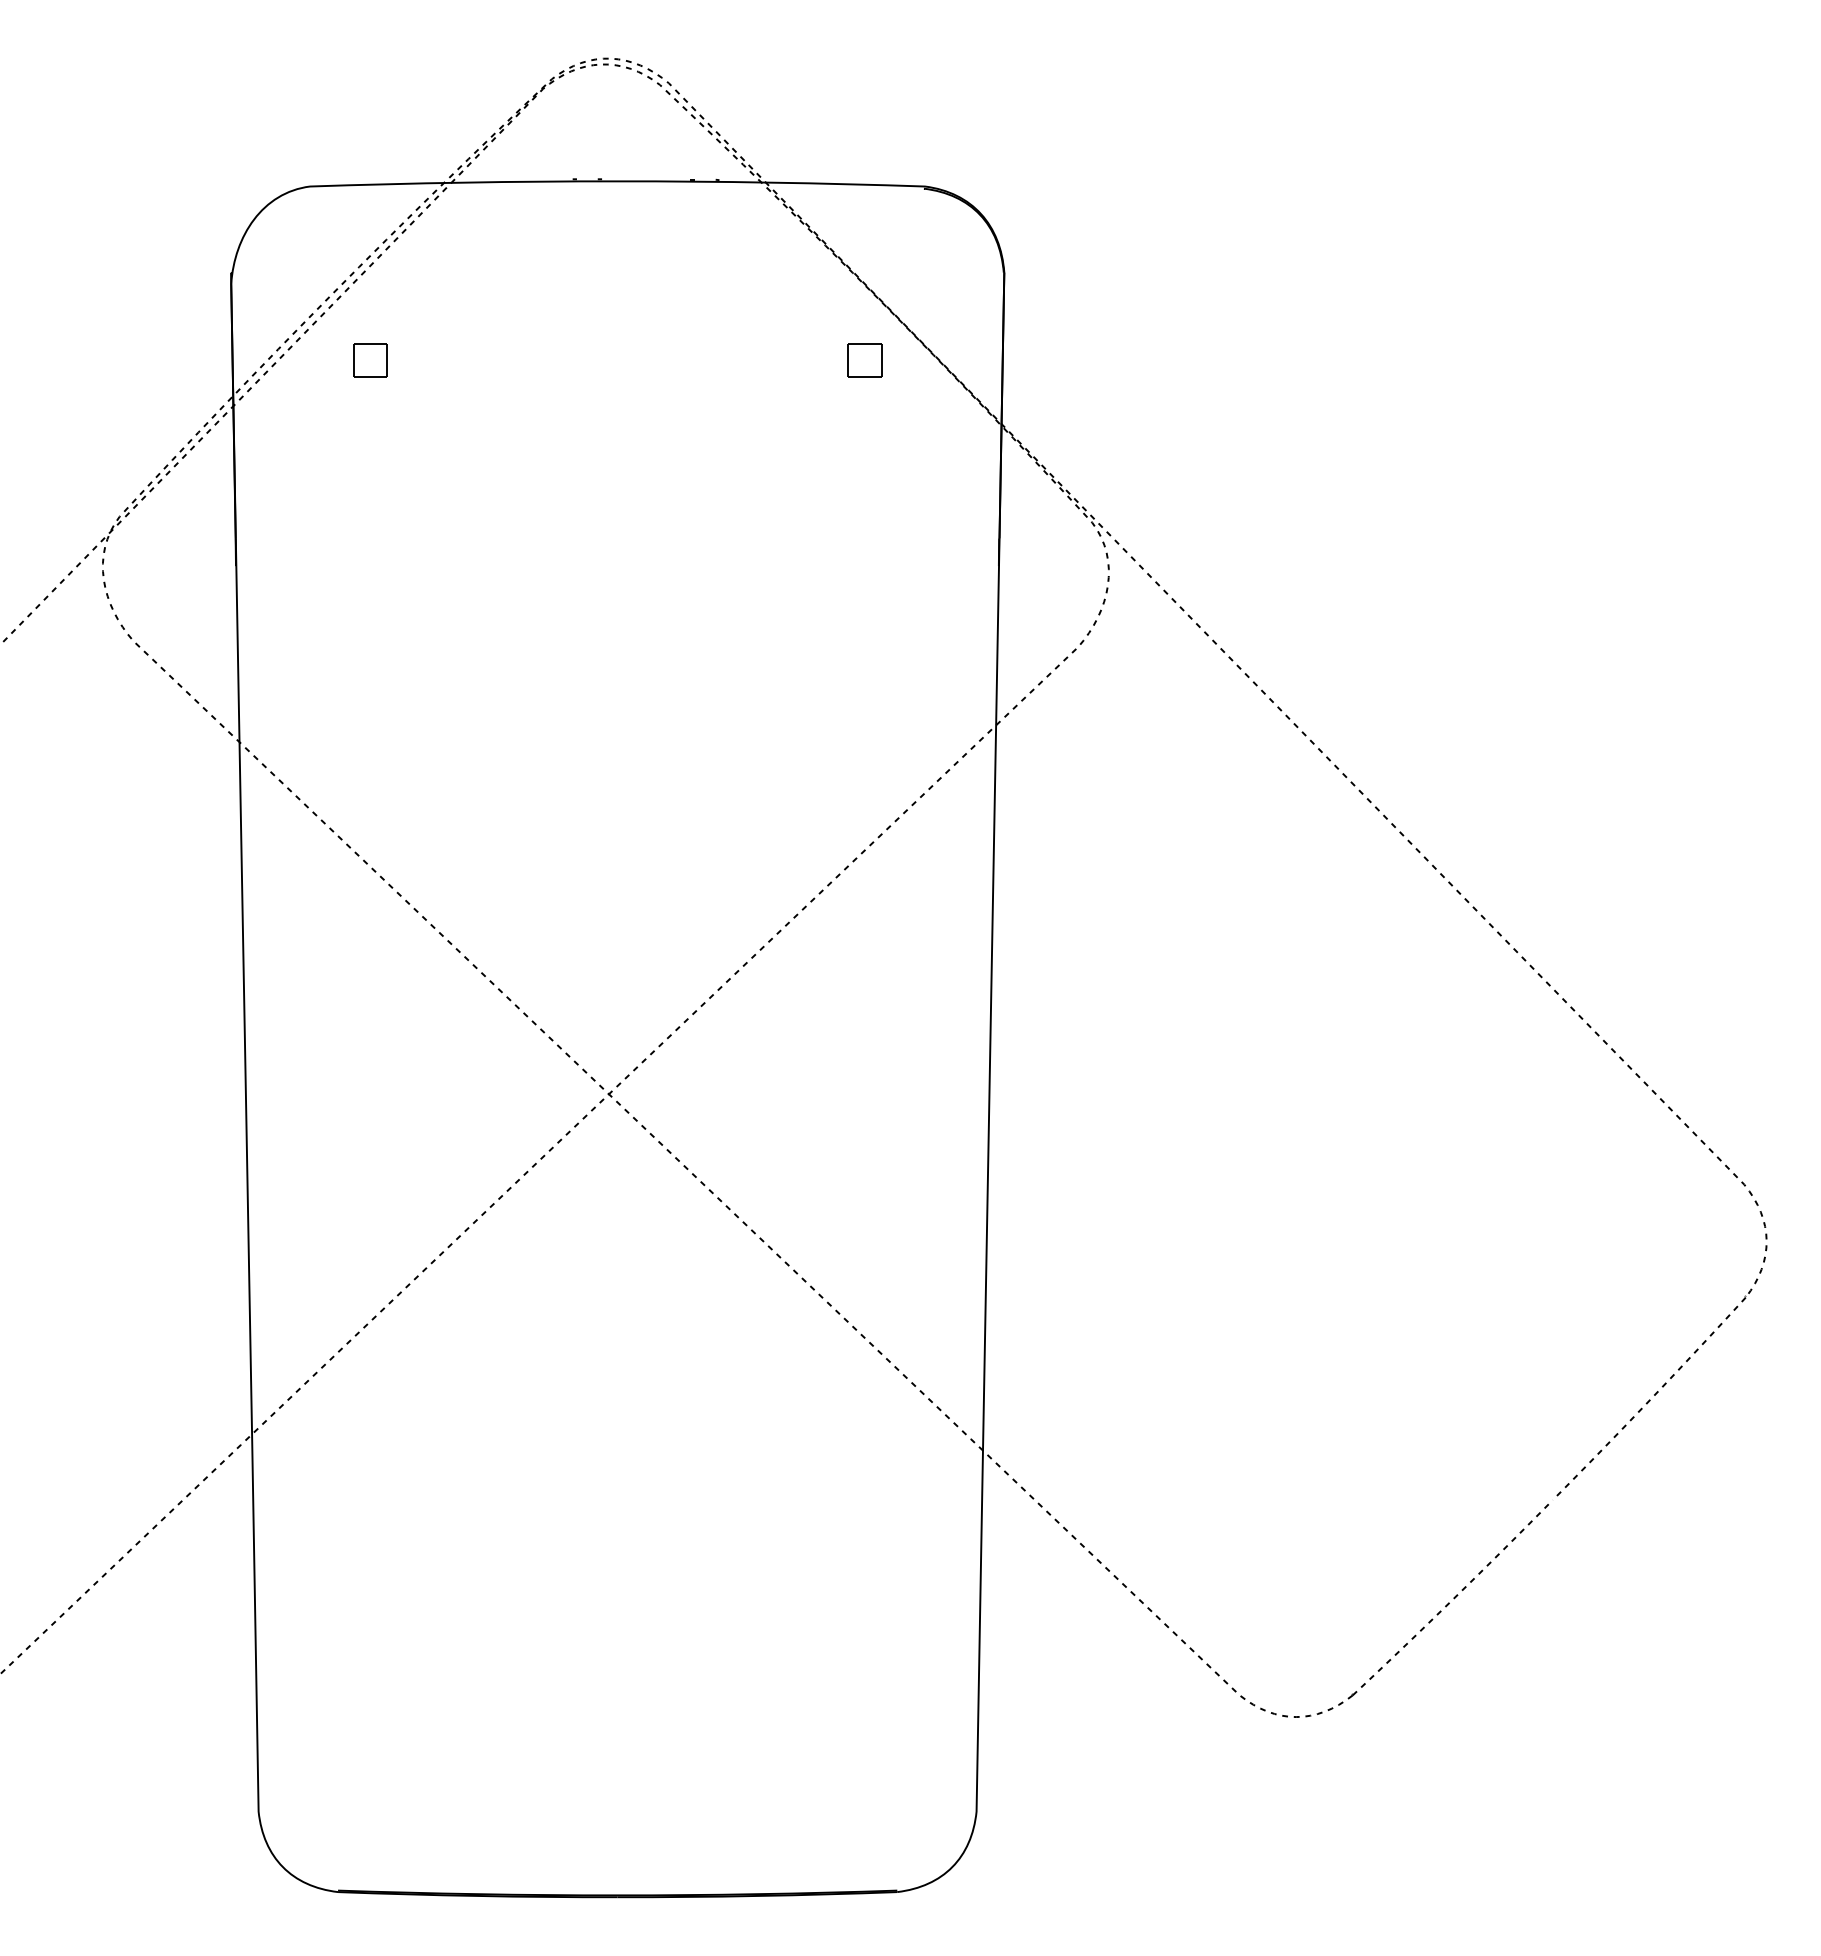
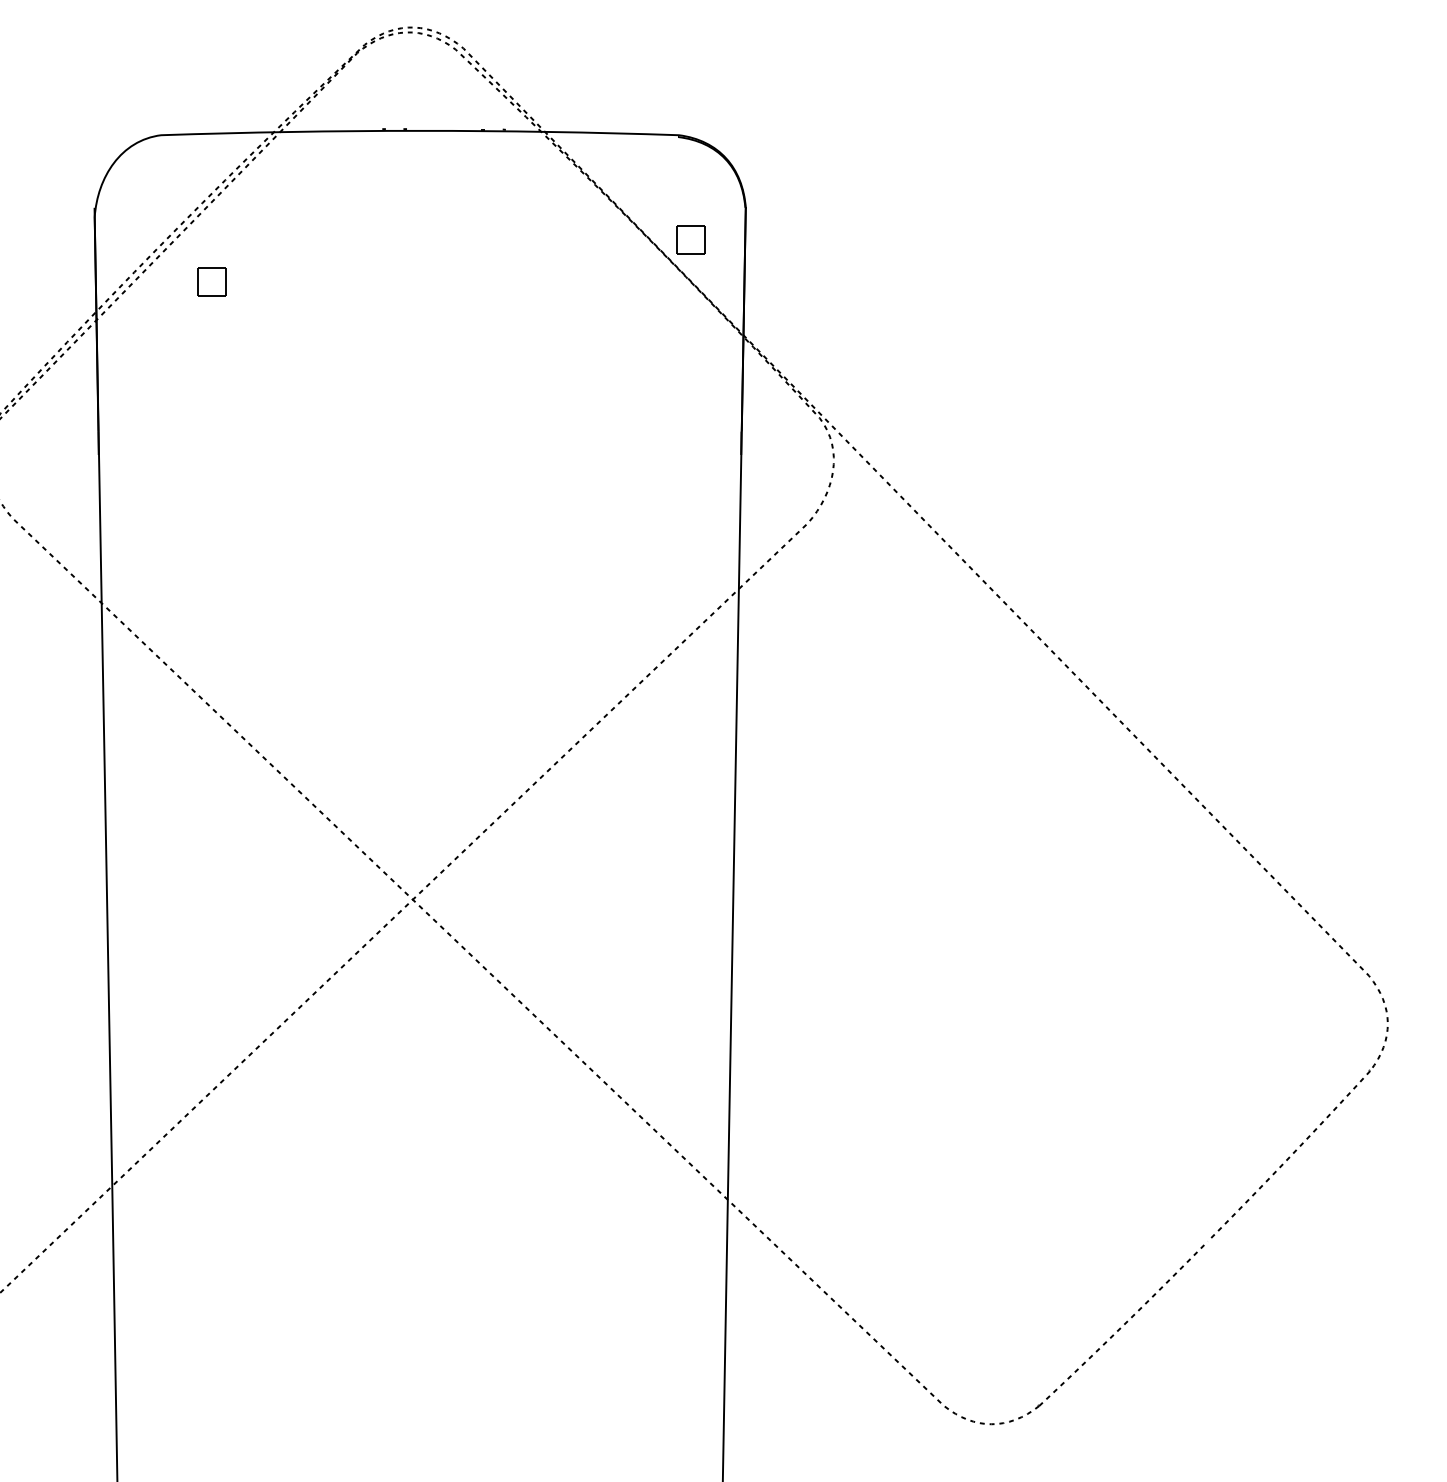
part: (864, 360) -> (690, 240), moved

